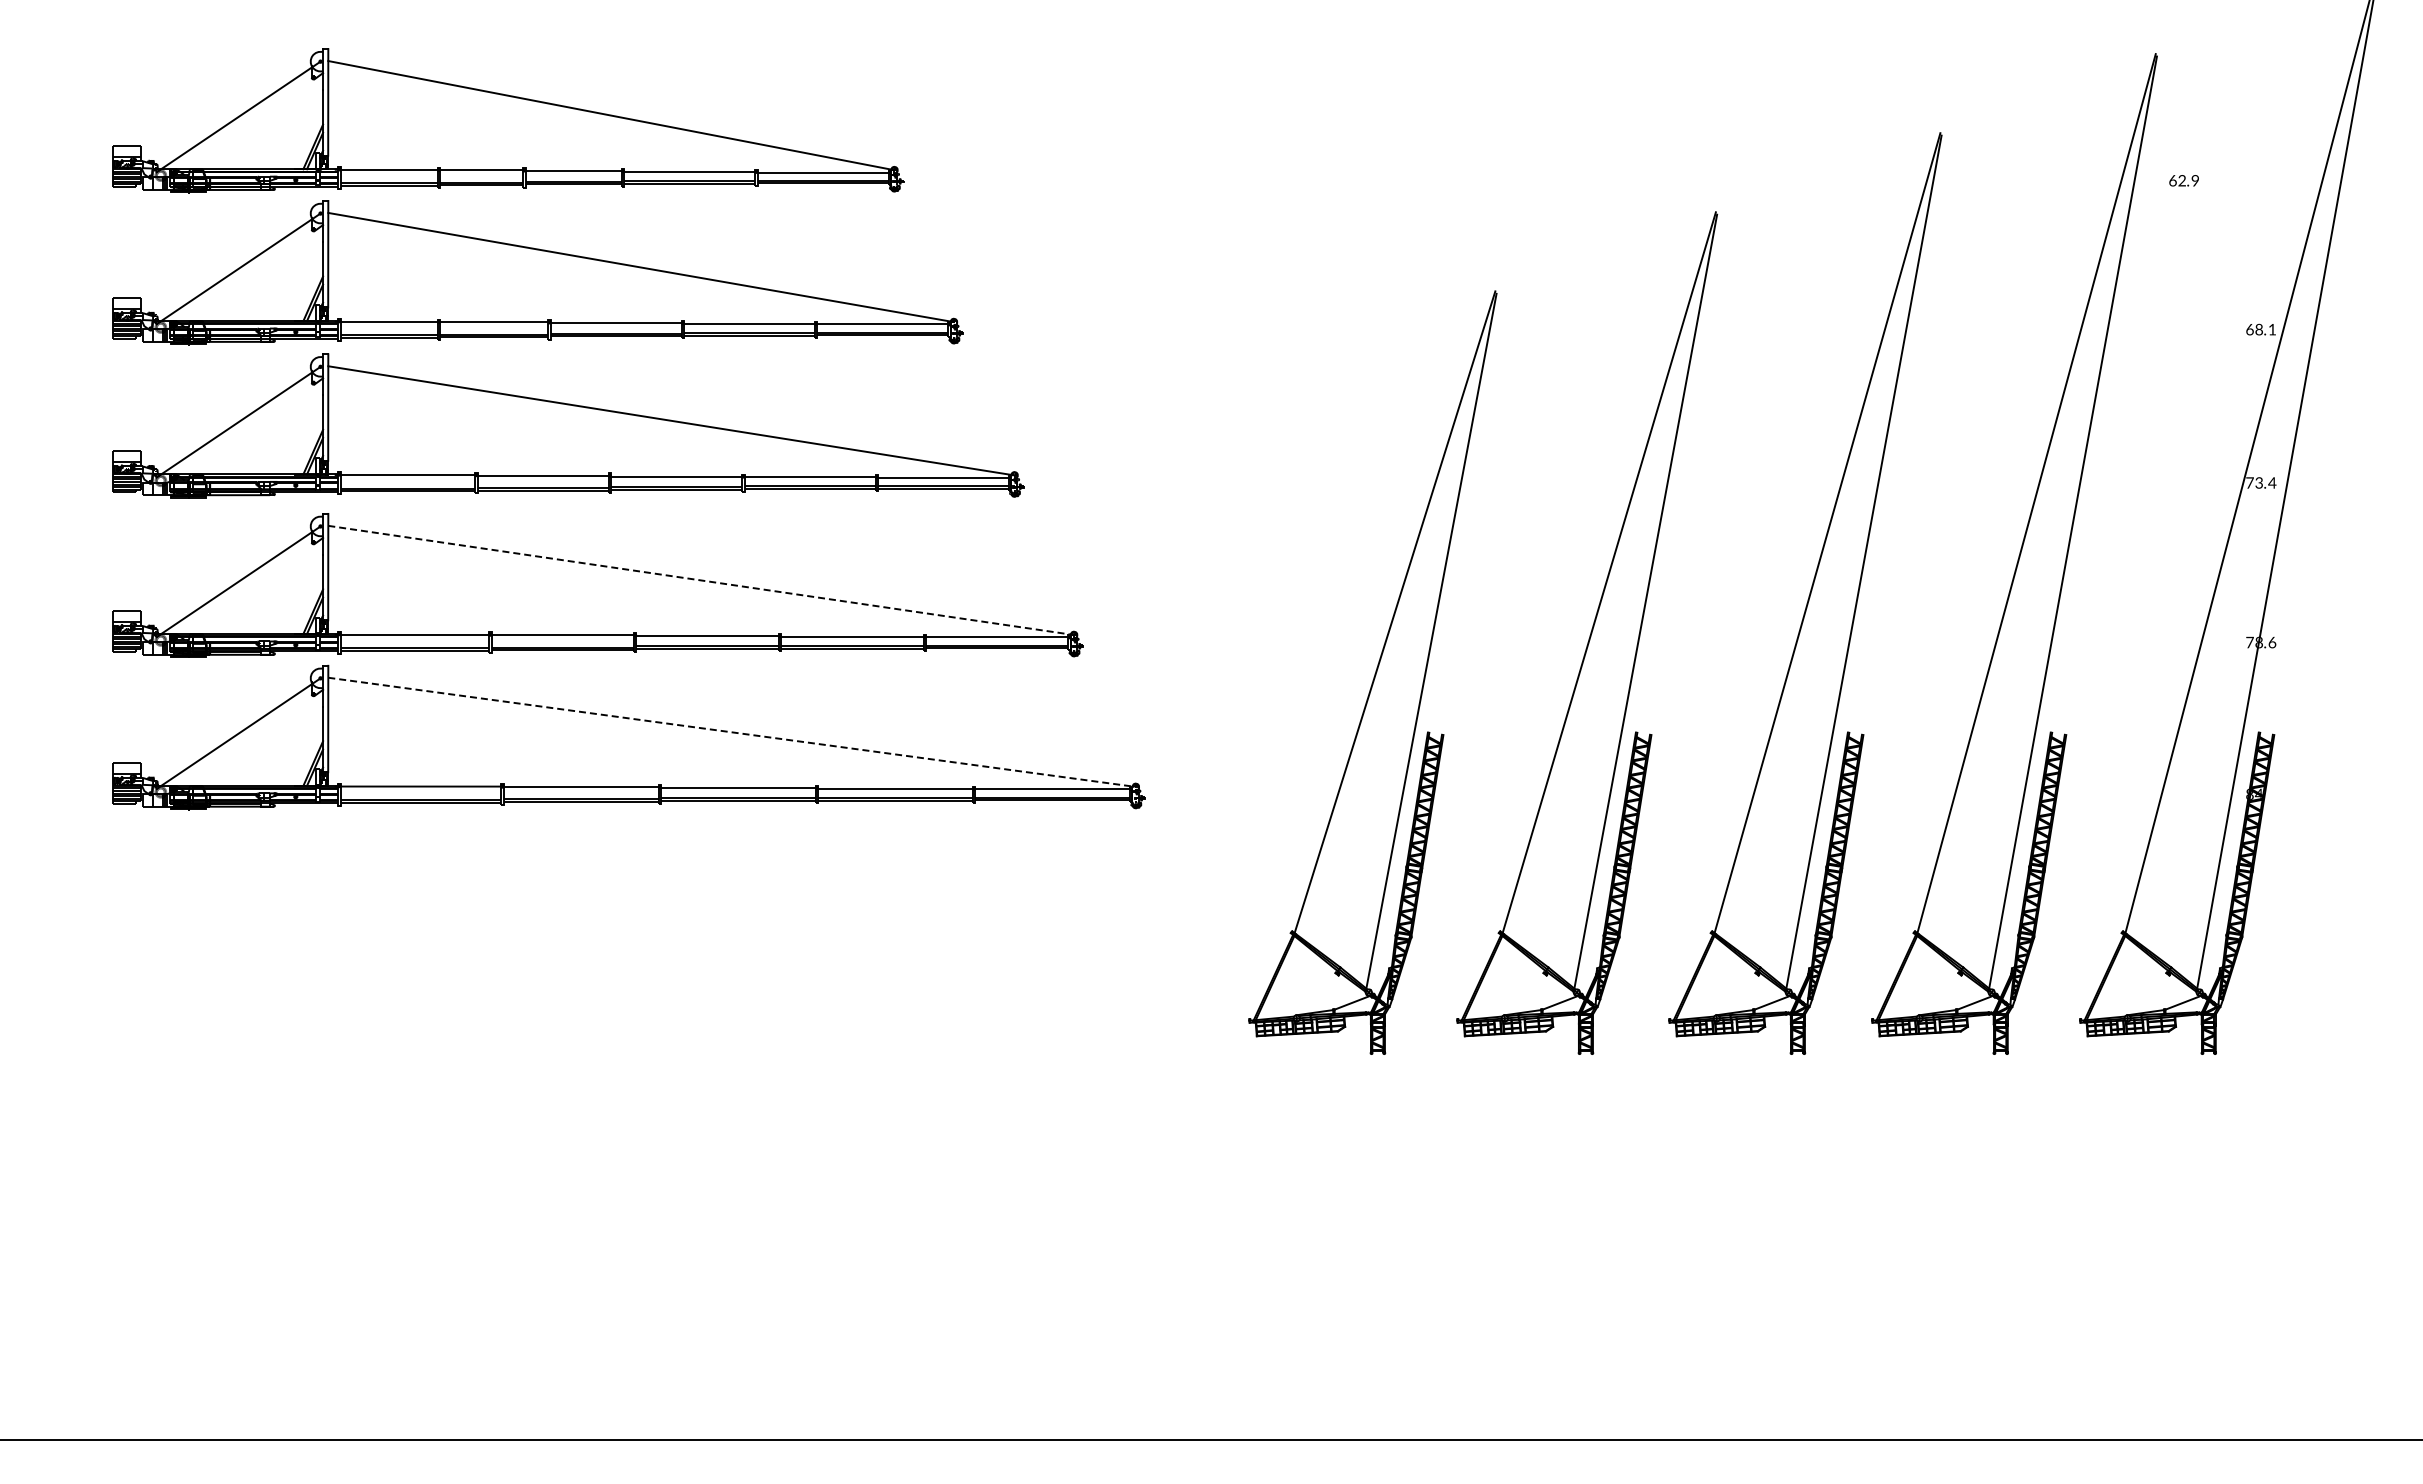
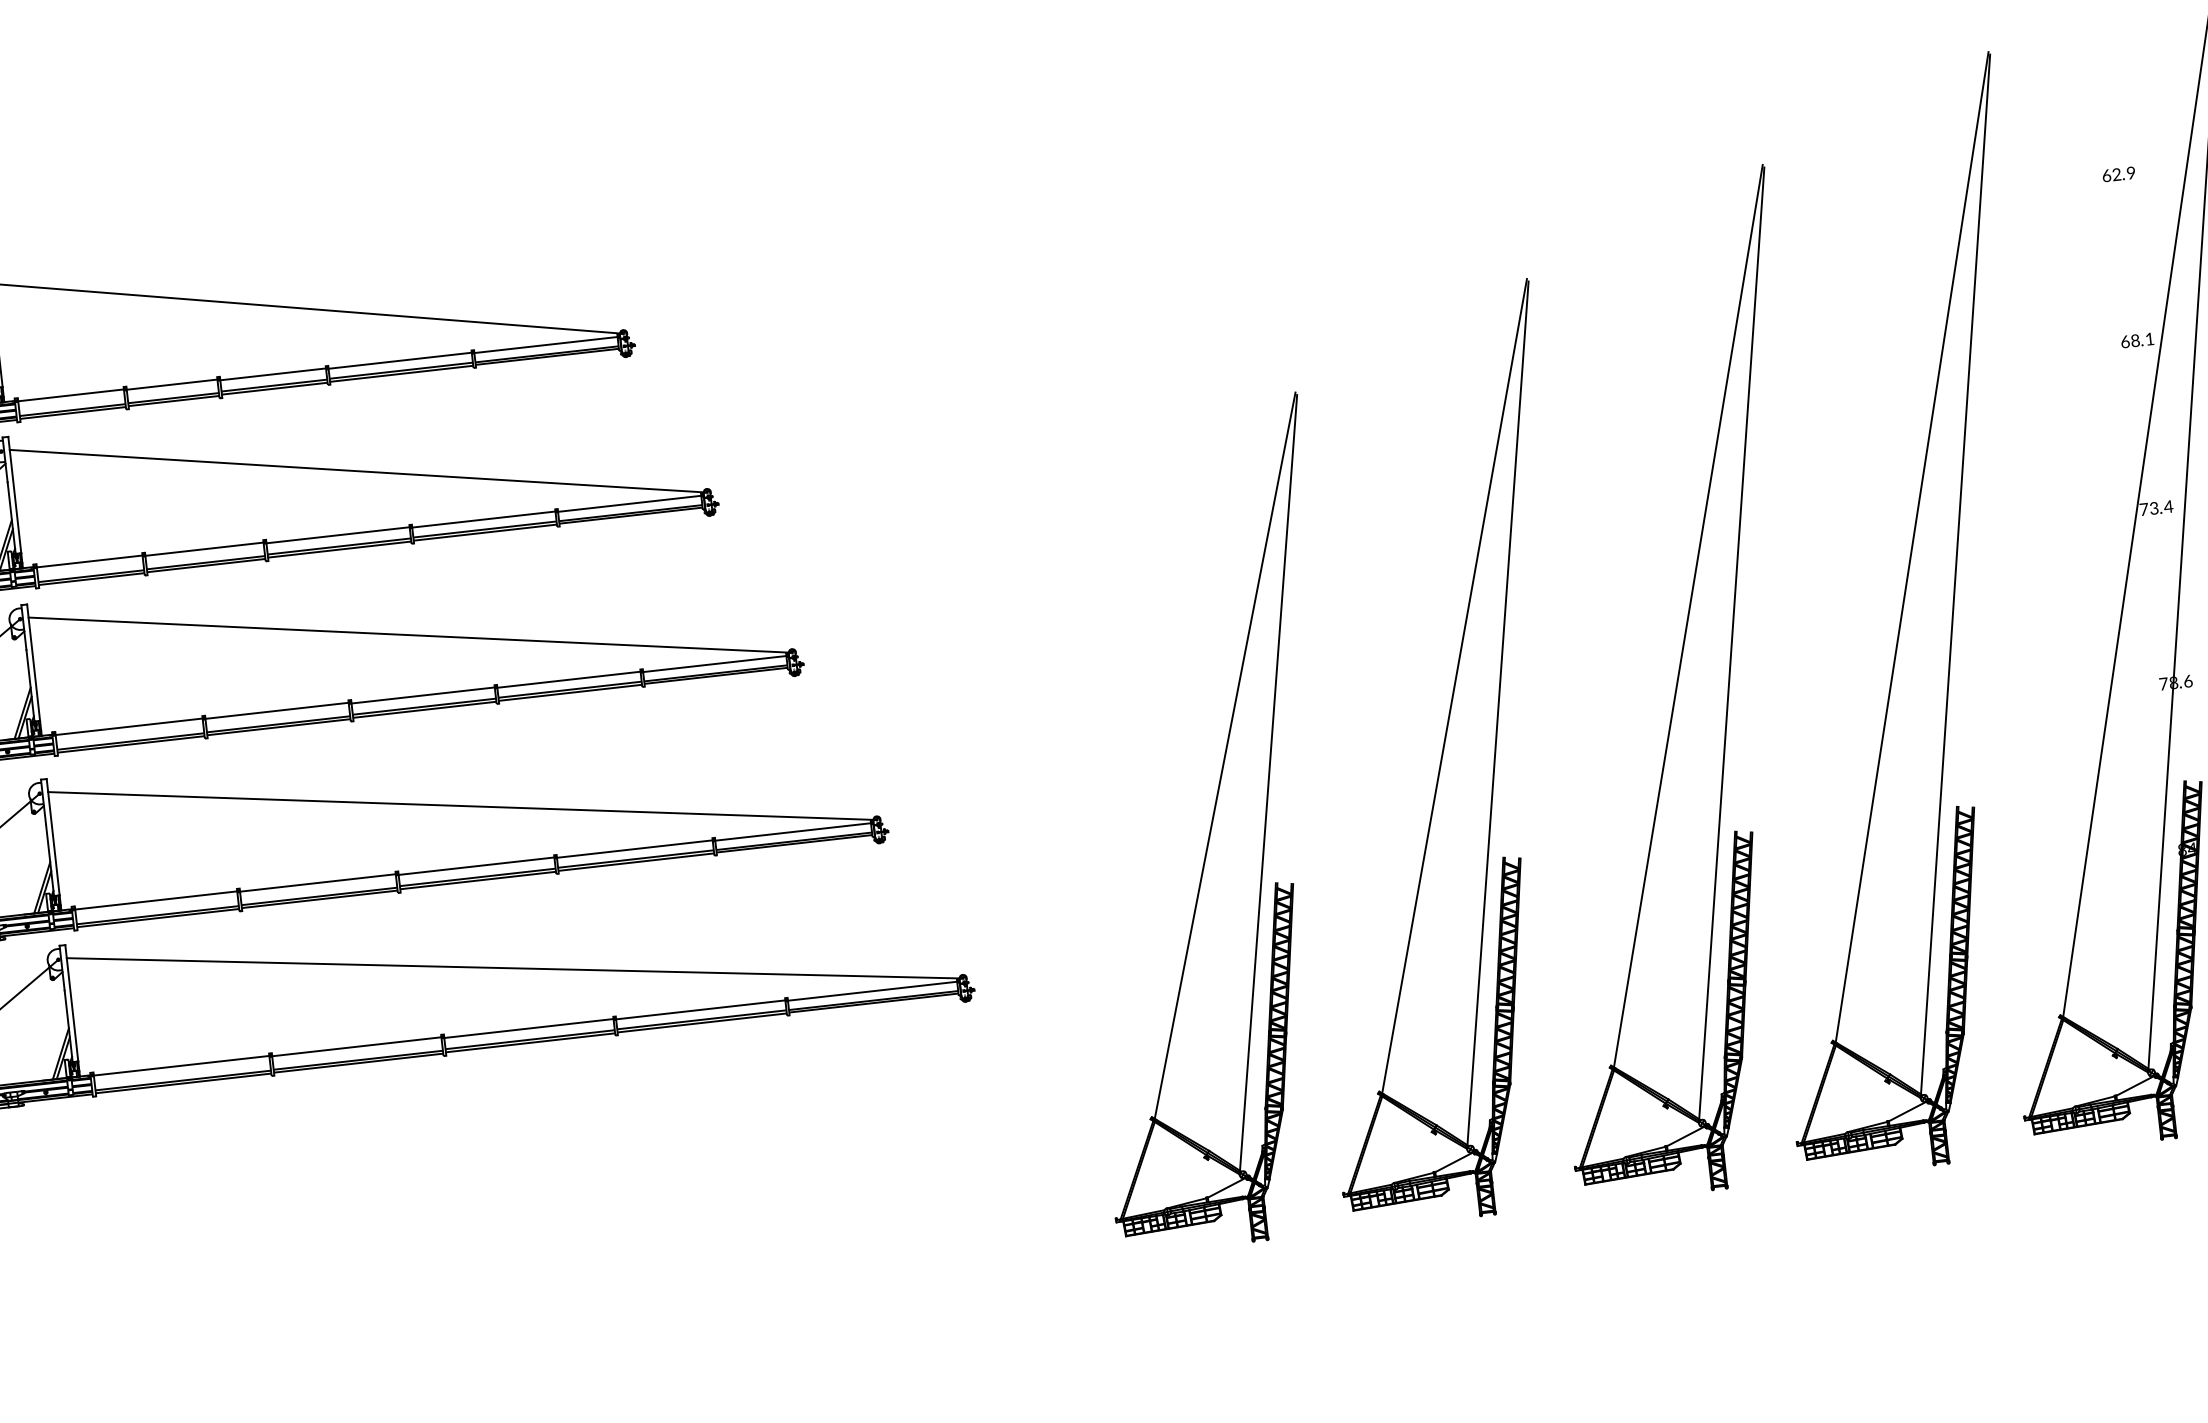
text: (2183, 180) -> (2118, 174), moved
line: (701, 580) -> (462, 806), dashed -> solid
line: (732, 732) -> (515, 968), dashed -> solid

